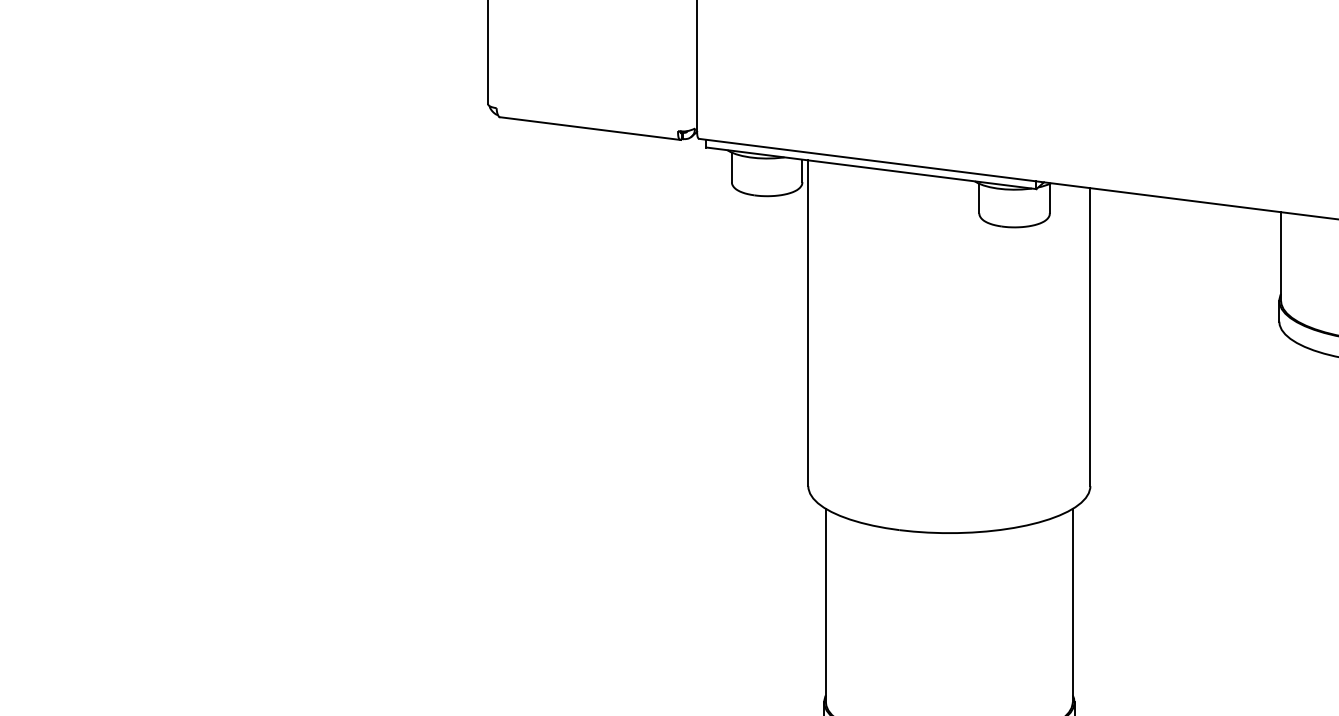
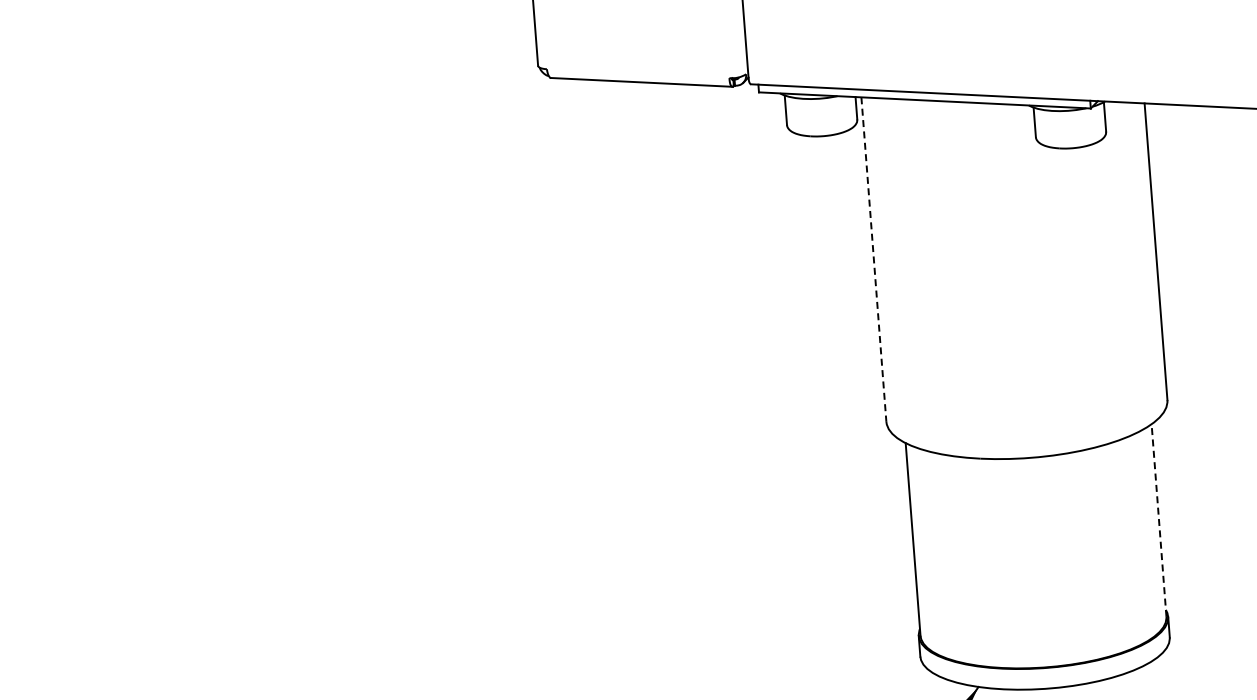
line: (808, 323) -> (874, 259), solid -> dashed
line: (1072, 605) -> (1158, 520), solid -> dashed

